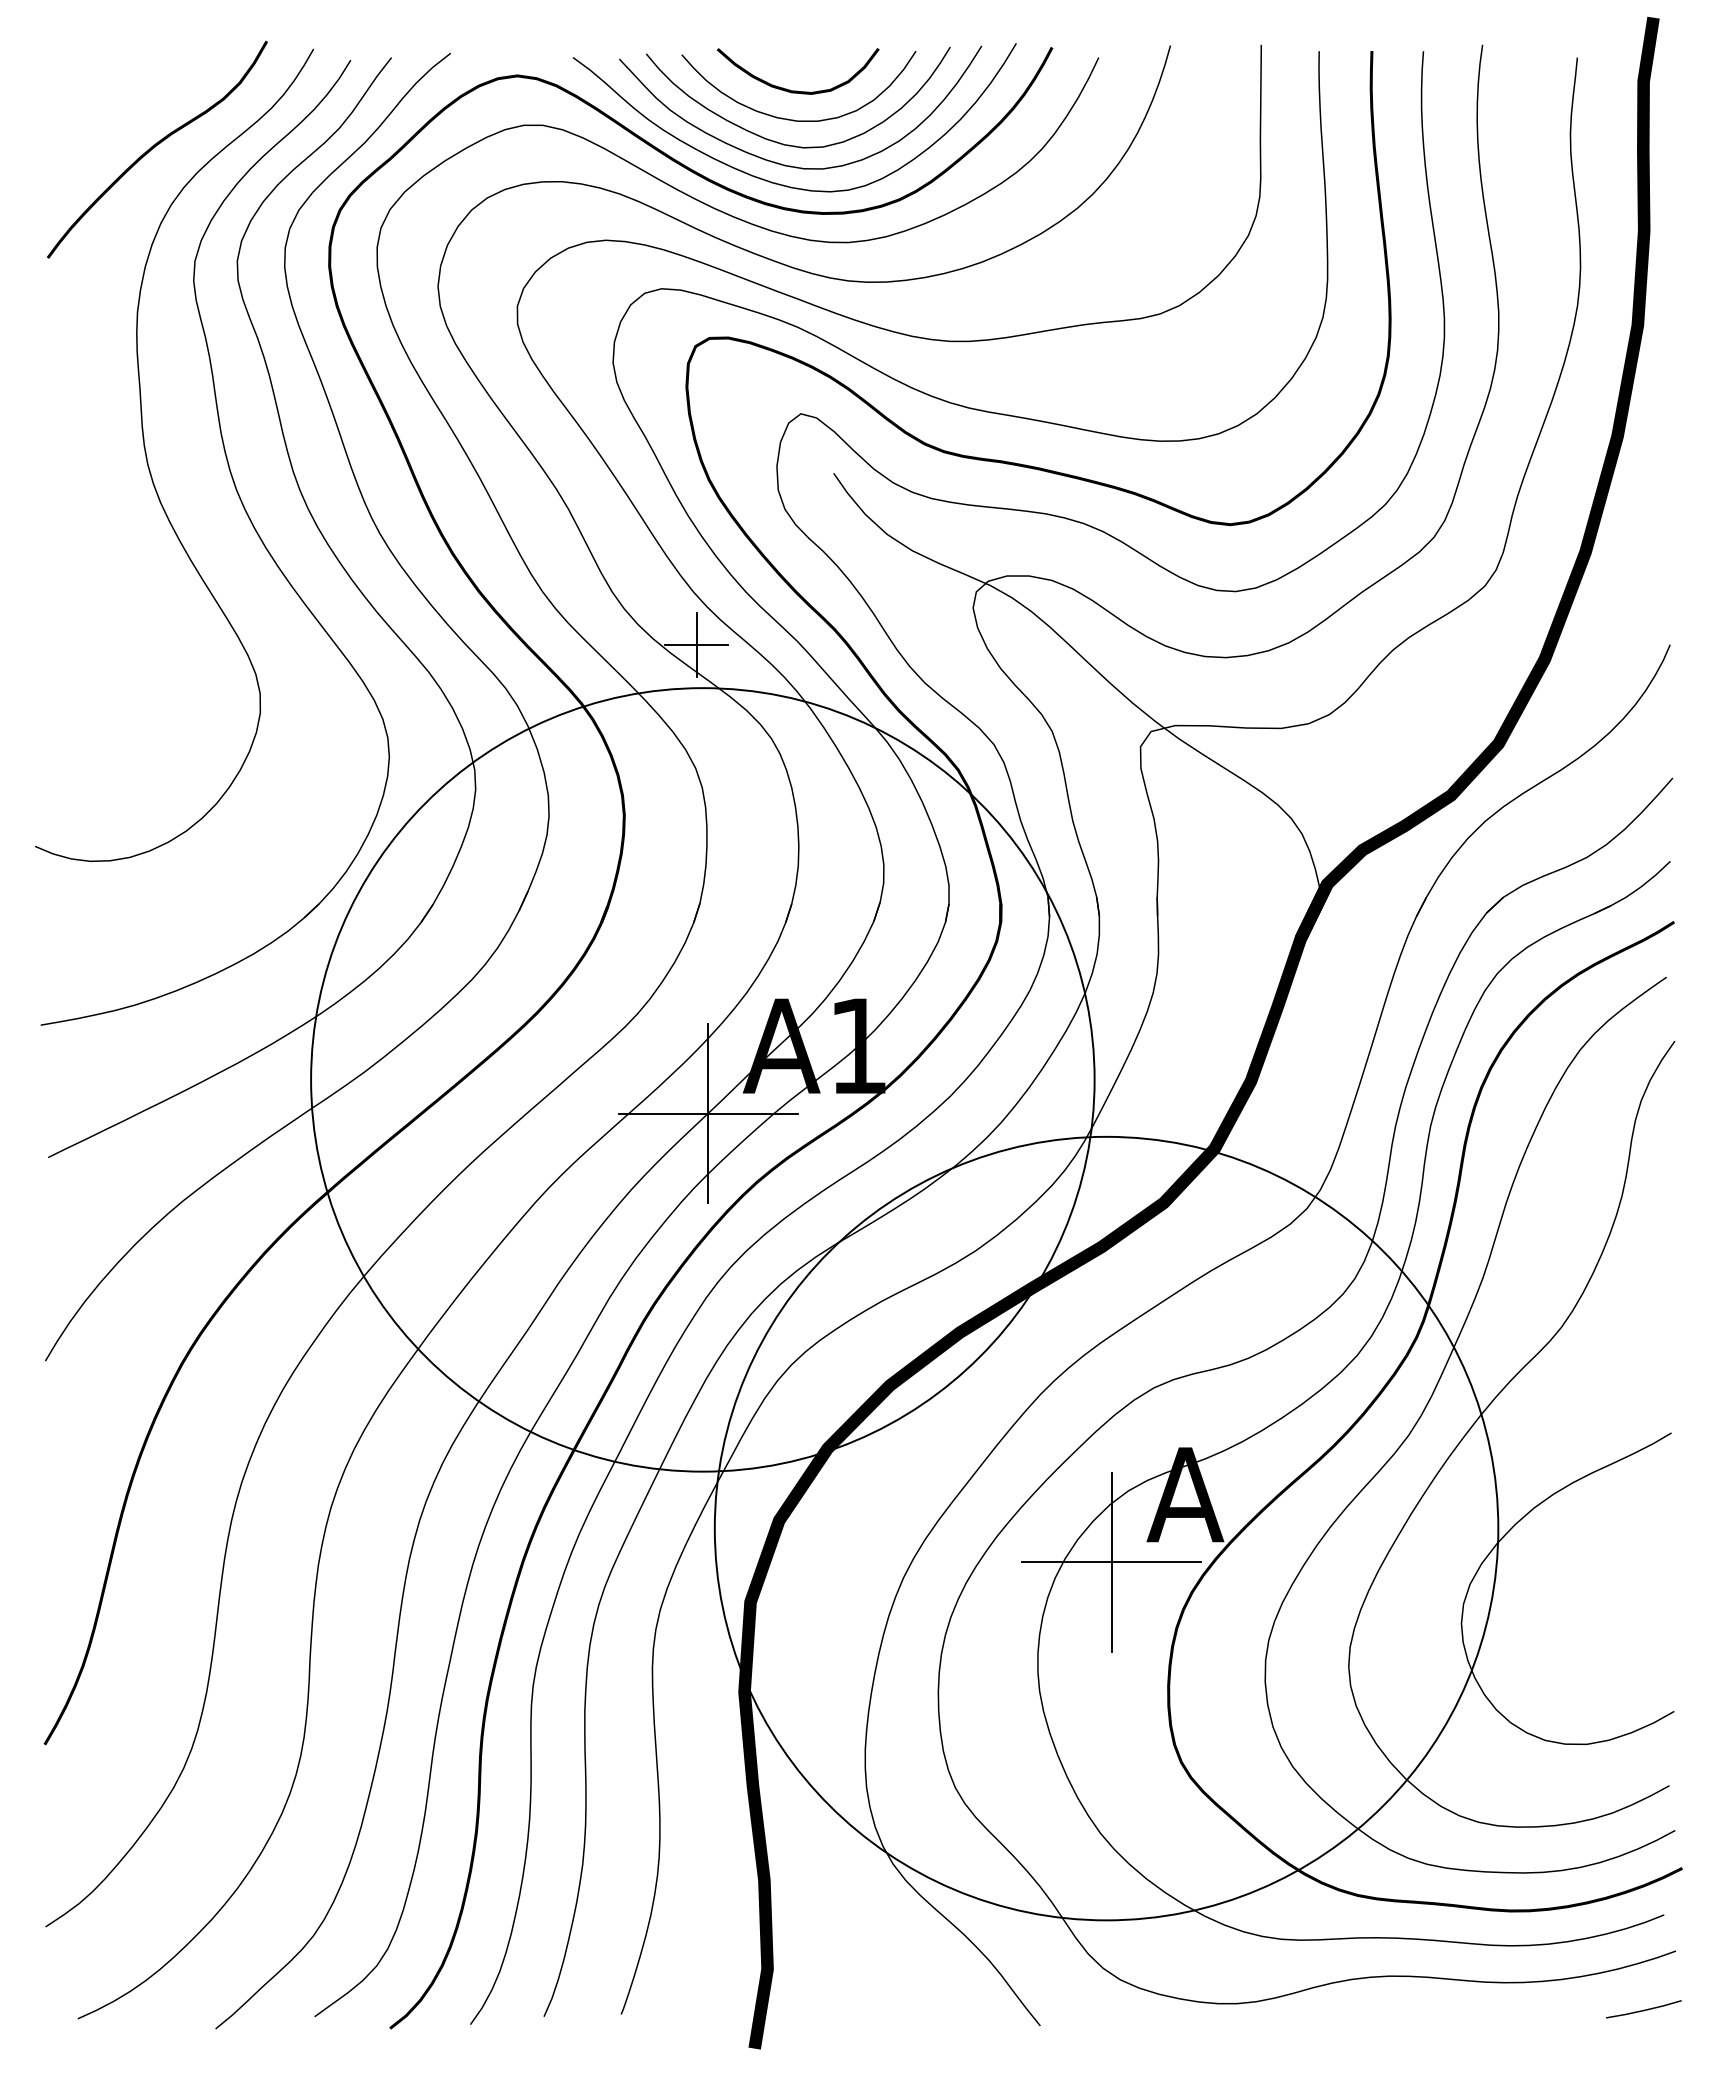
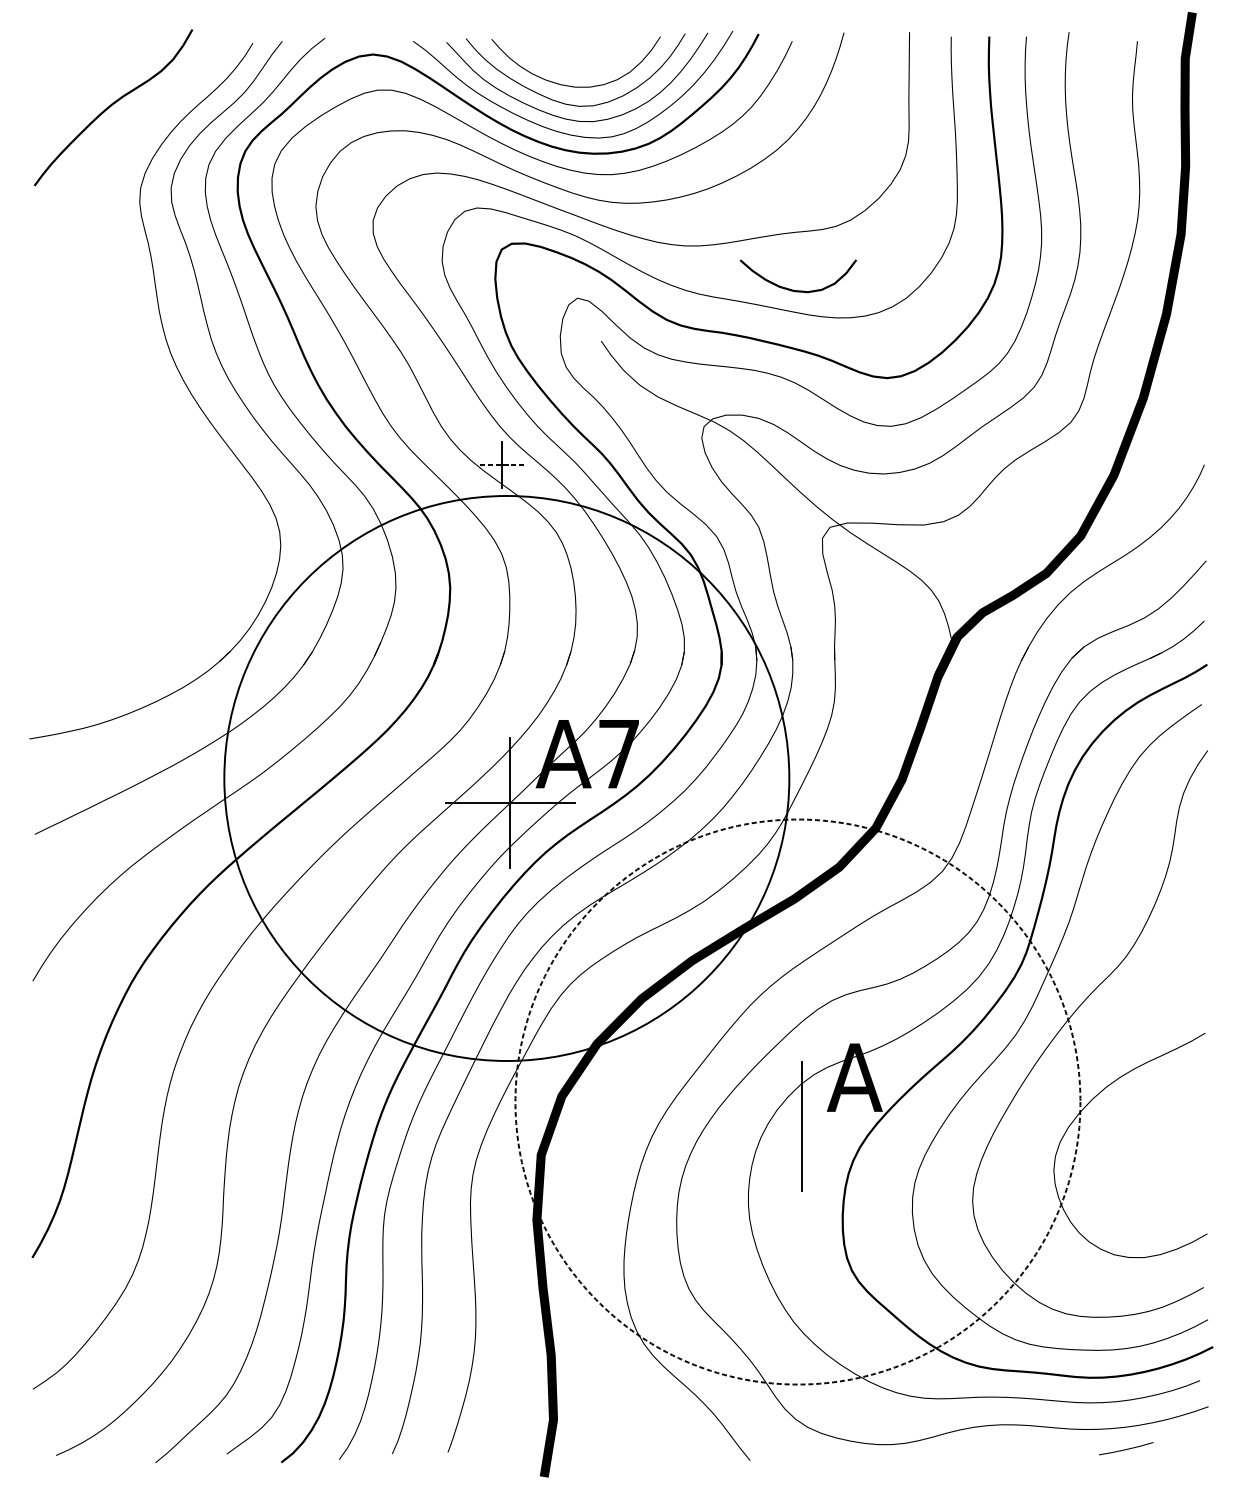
curve: (797, 90) -> (797, 290), moved
curve: (147, 457) -> (106, 329), removed
line: (696, 644) -> (502, 464), solid -> dashed
text: (858, 1045) -> (619, 753), A1 -> A7
circle: (1106, 1528) -> (797, 1101), solid -> dashed
line: (1111, 1562) -> (801, 1126), removed
line: (1643, 2009) -> (1126, 1448), moved

